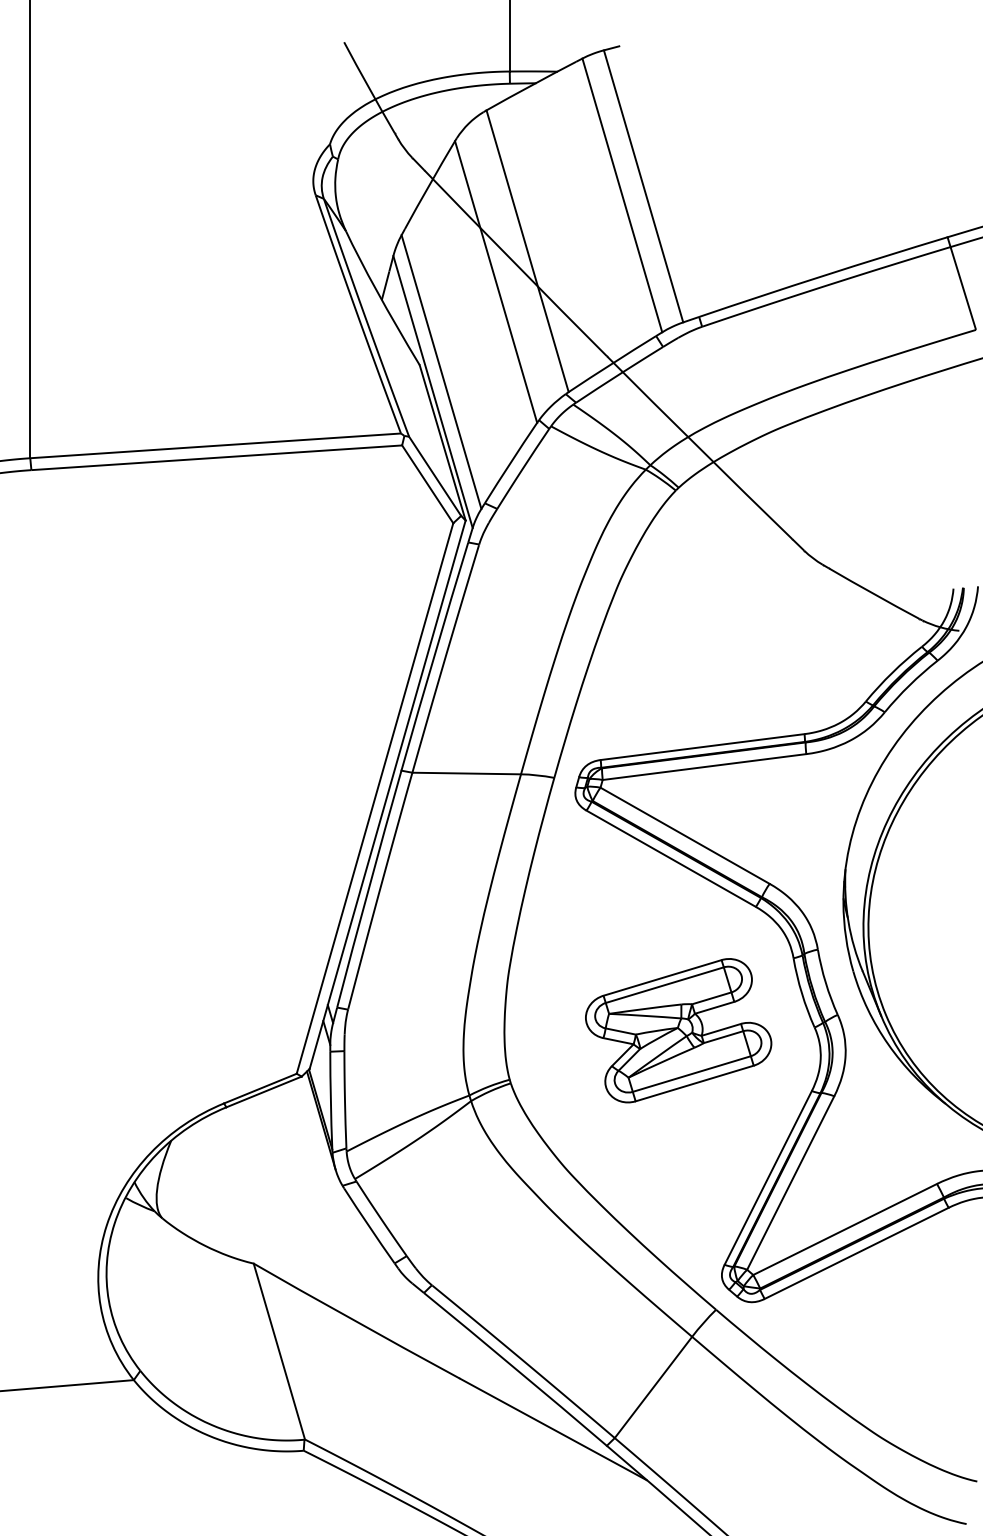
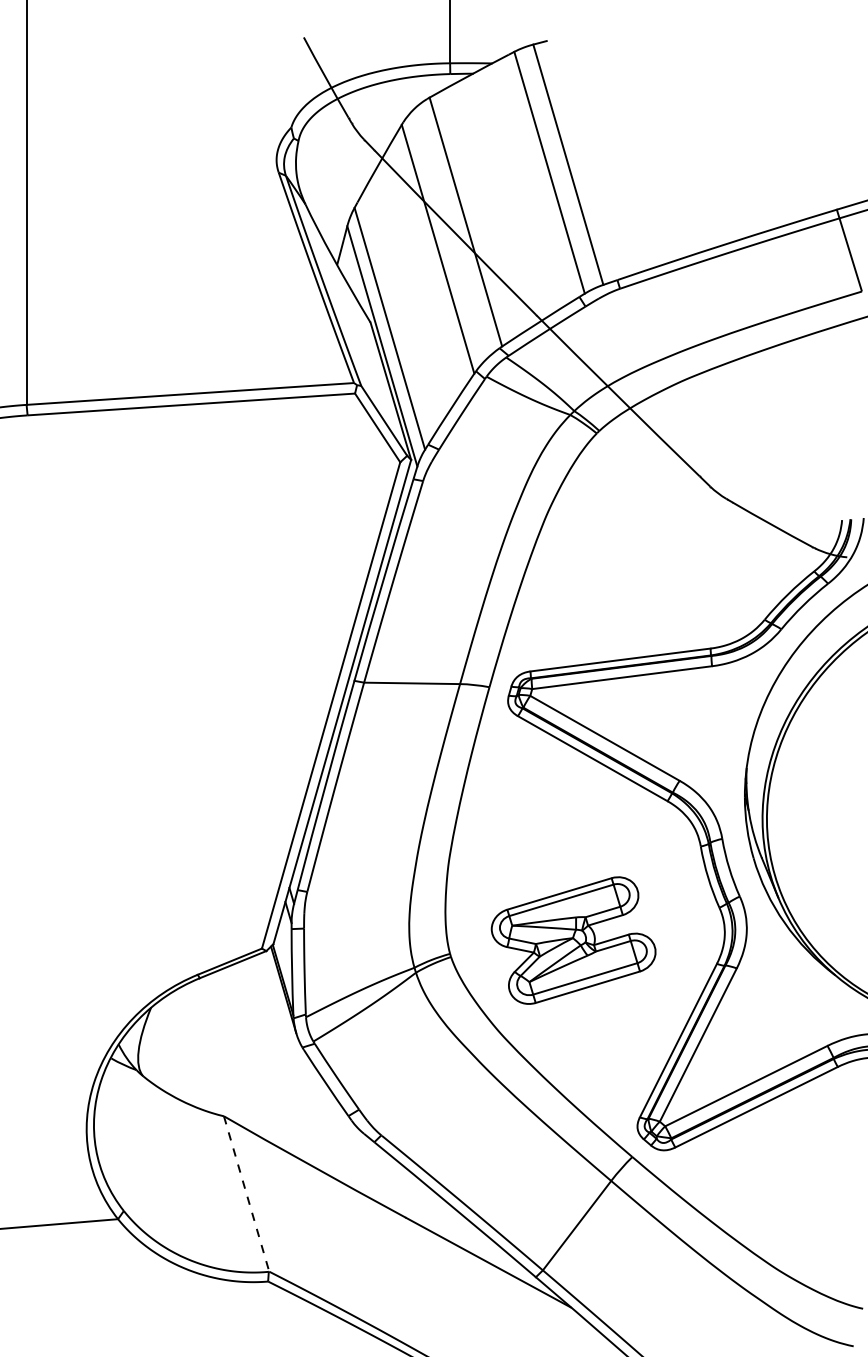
part: (678, 1030) -> (573, 940), moved
line: (279, 1351) -> (246, 1193), solid -> dashed

